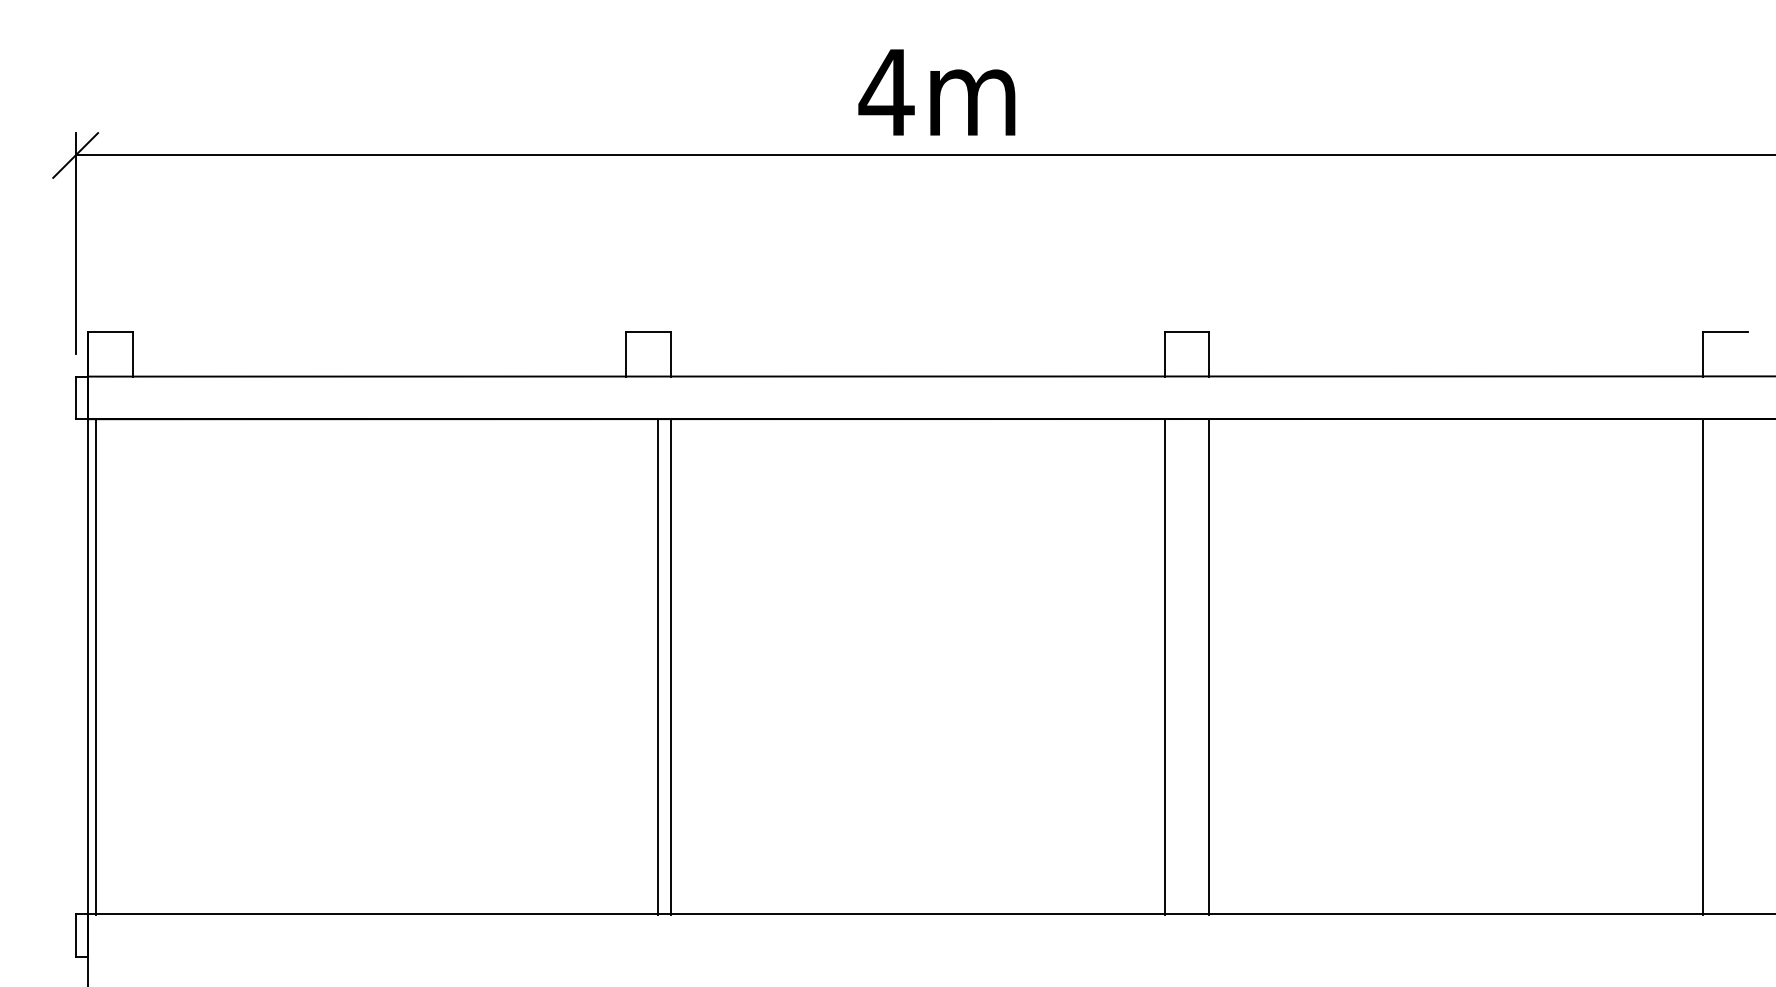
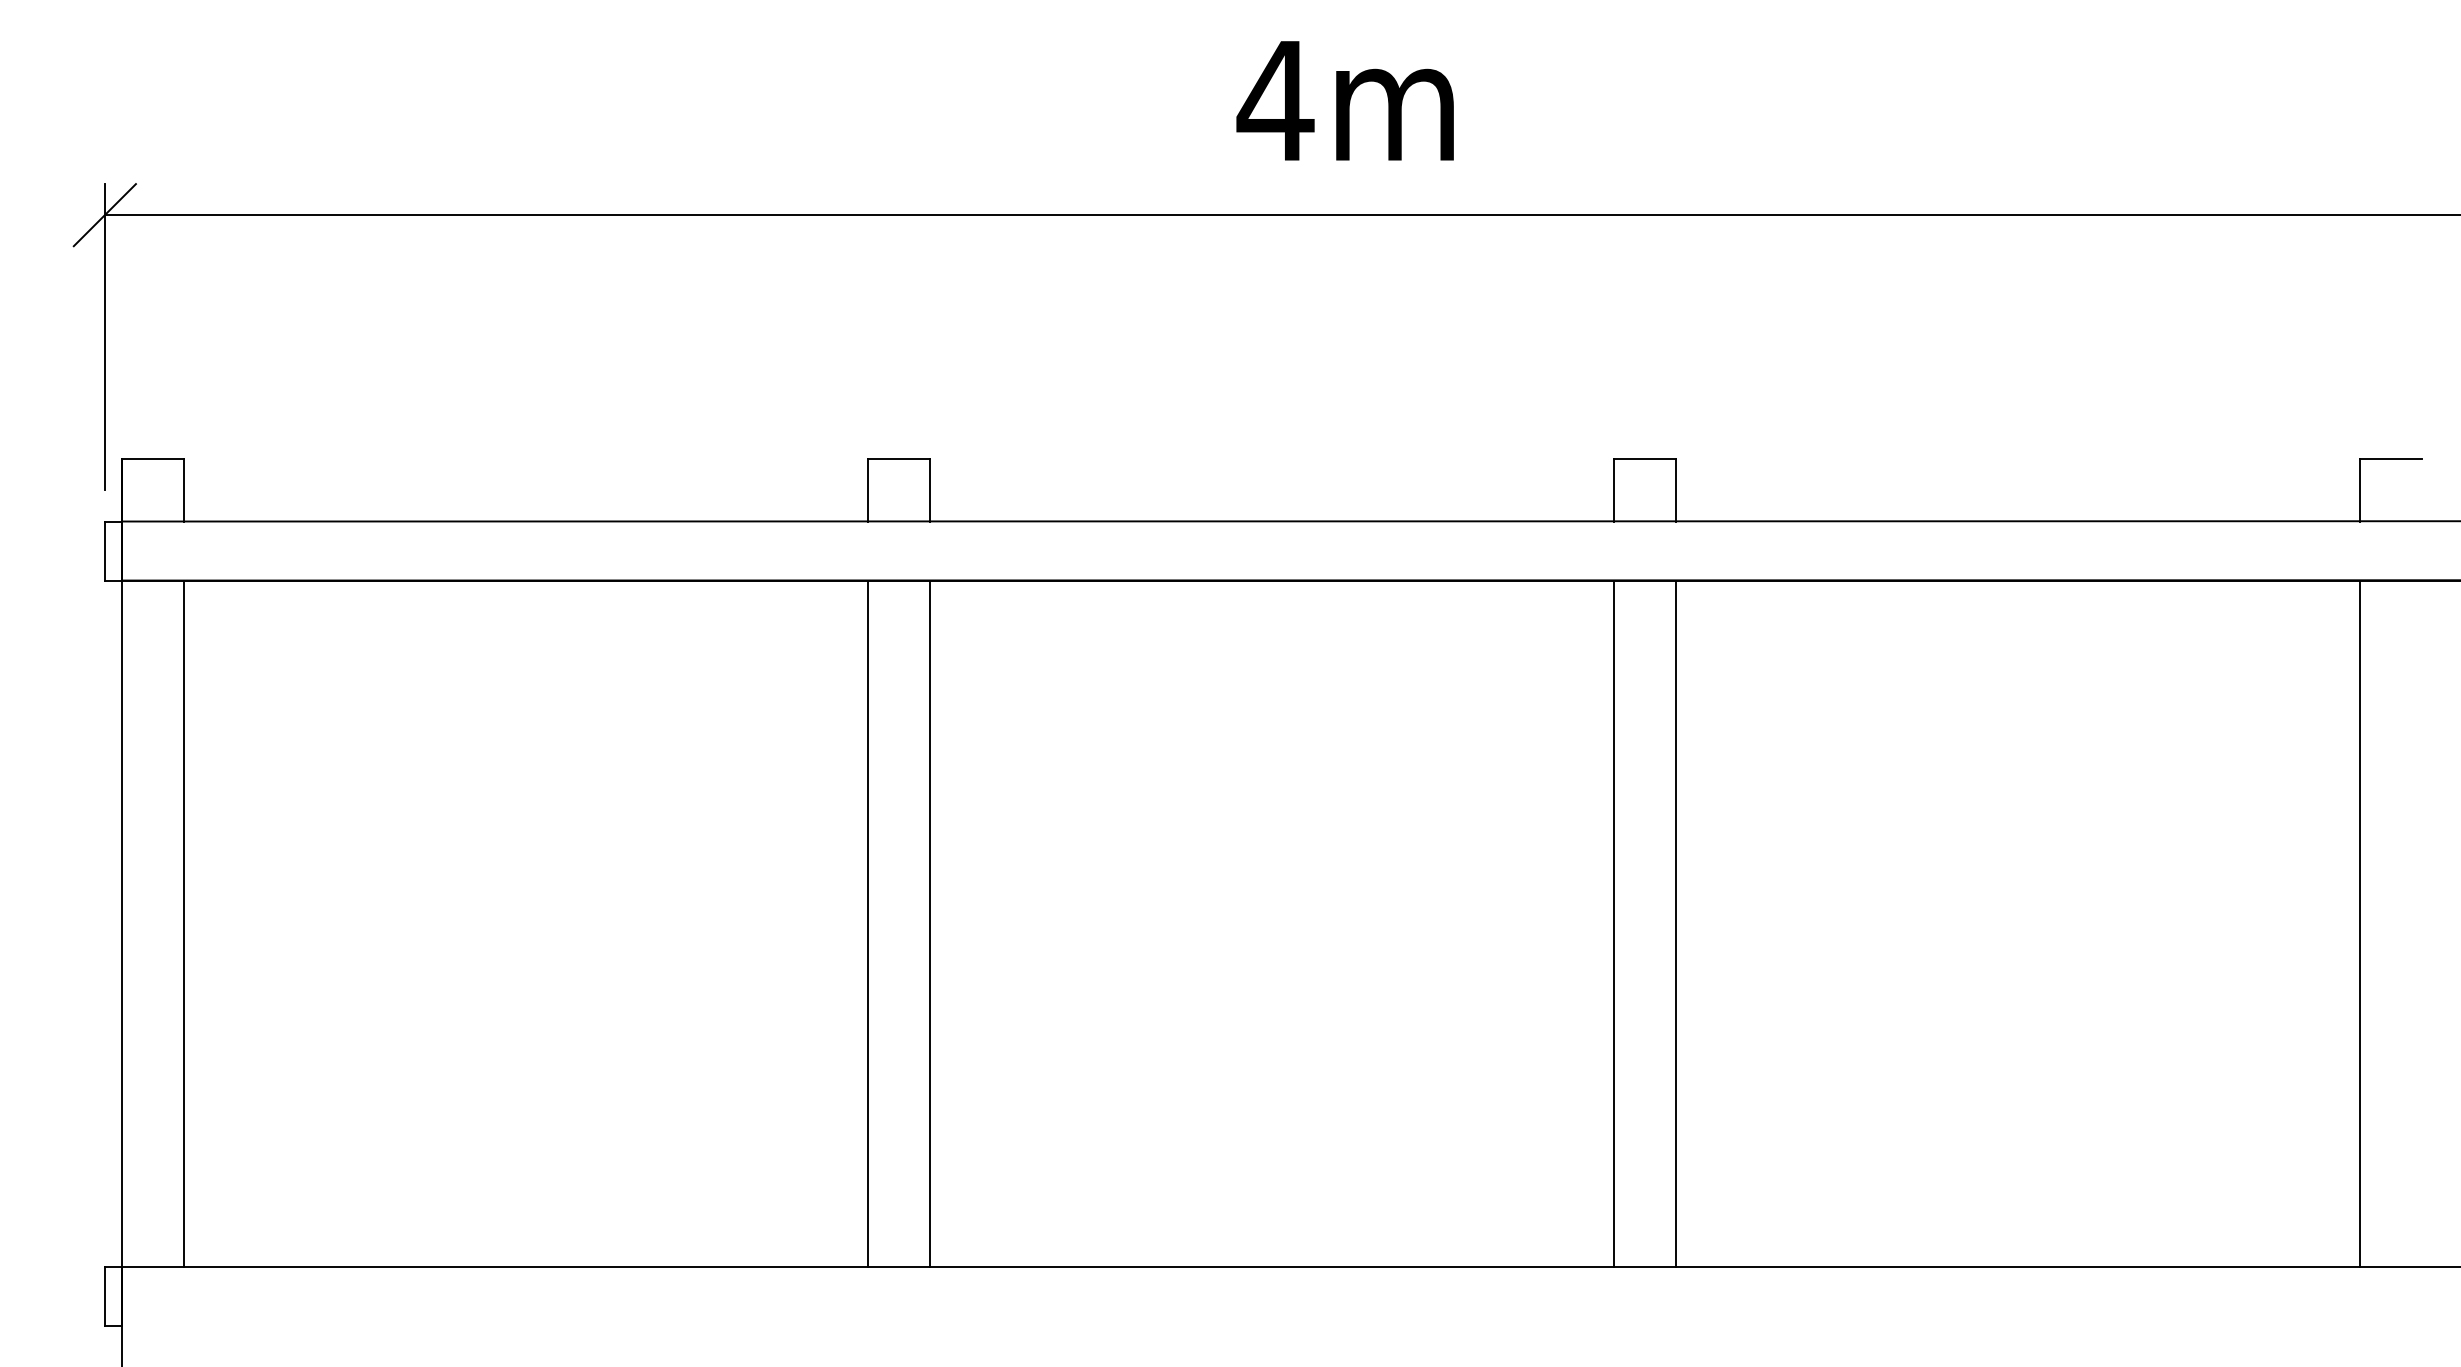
text: (936, 92) -> (1344, 100), moved
line: (95, 666) -> (184, 923), moved
line: (658, 666) -> (868, 923), moved

